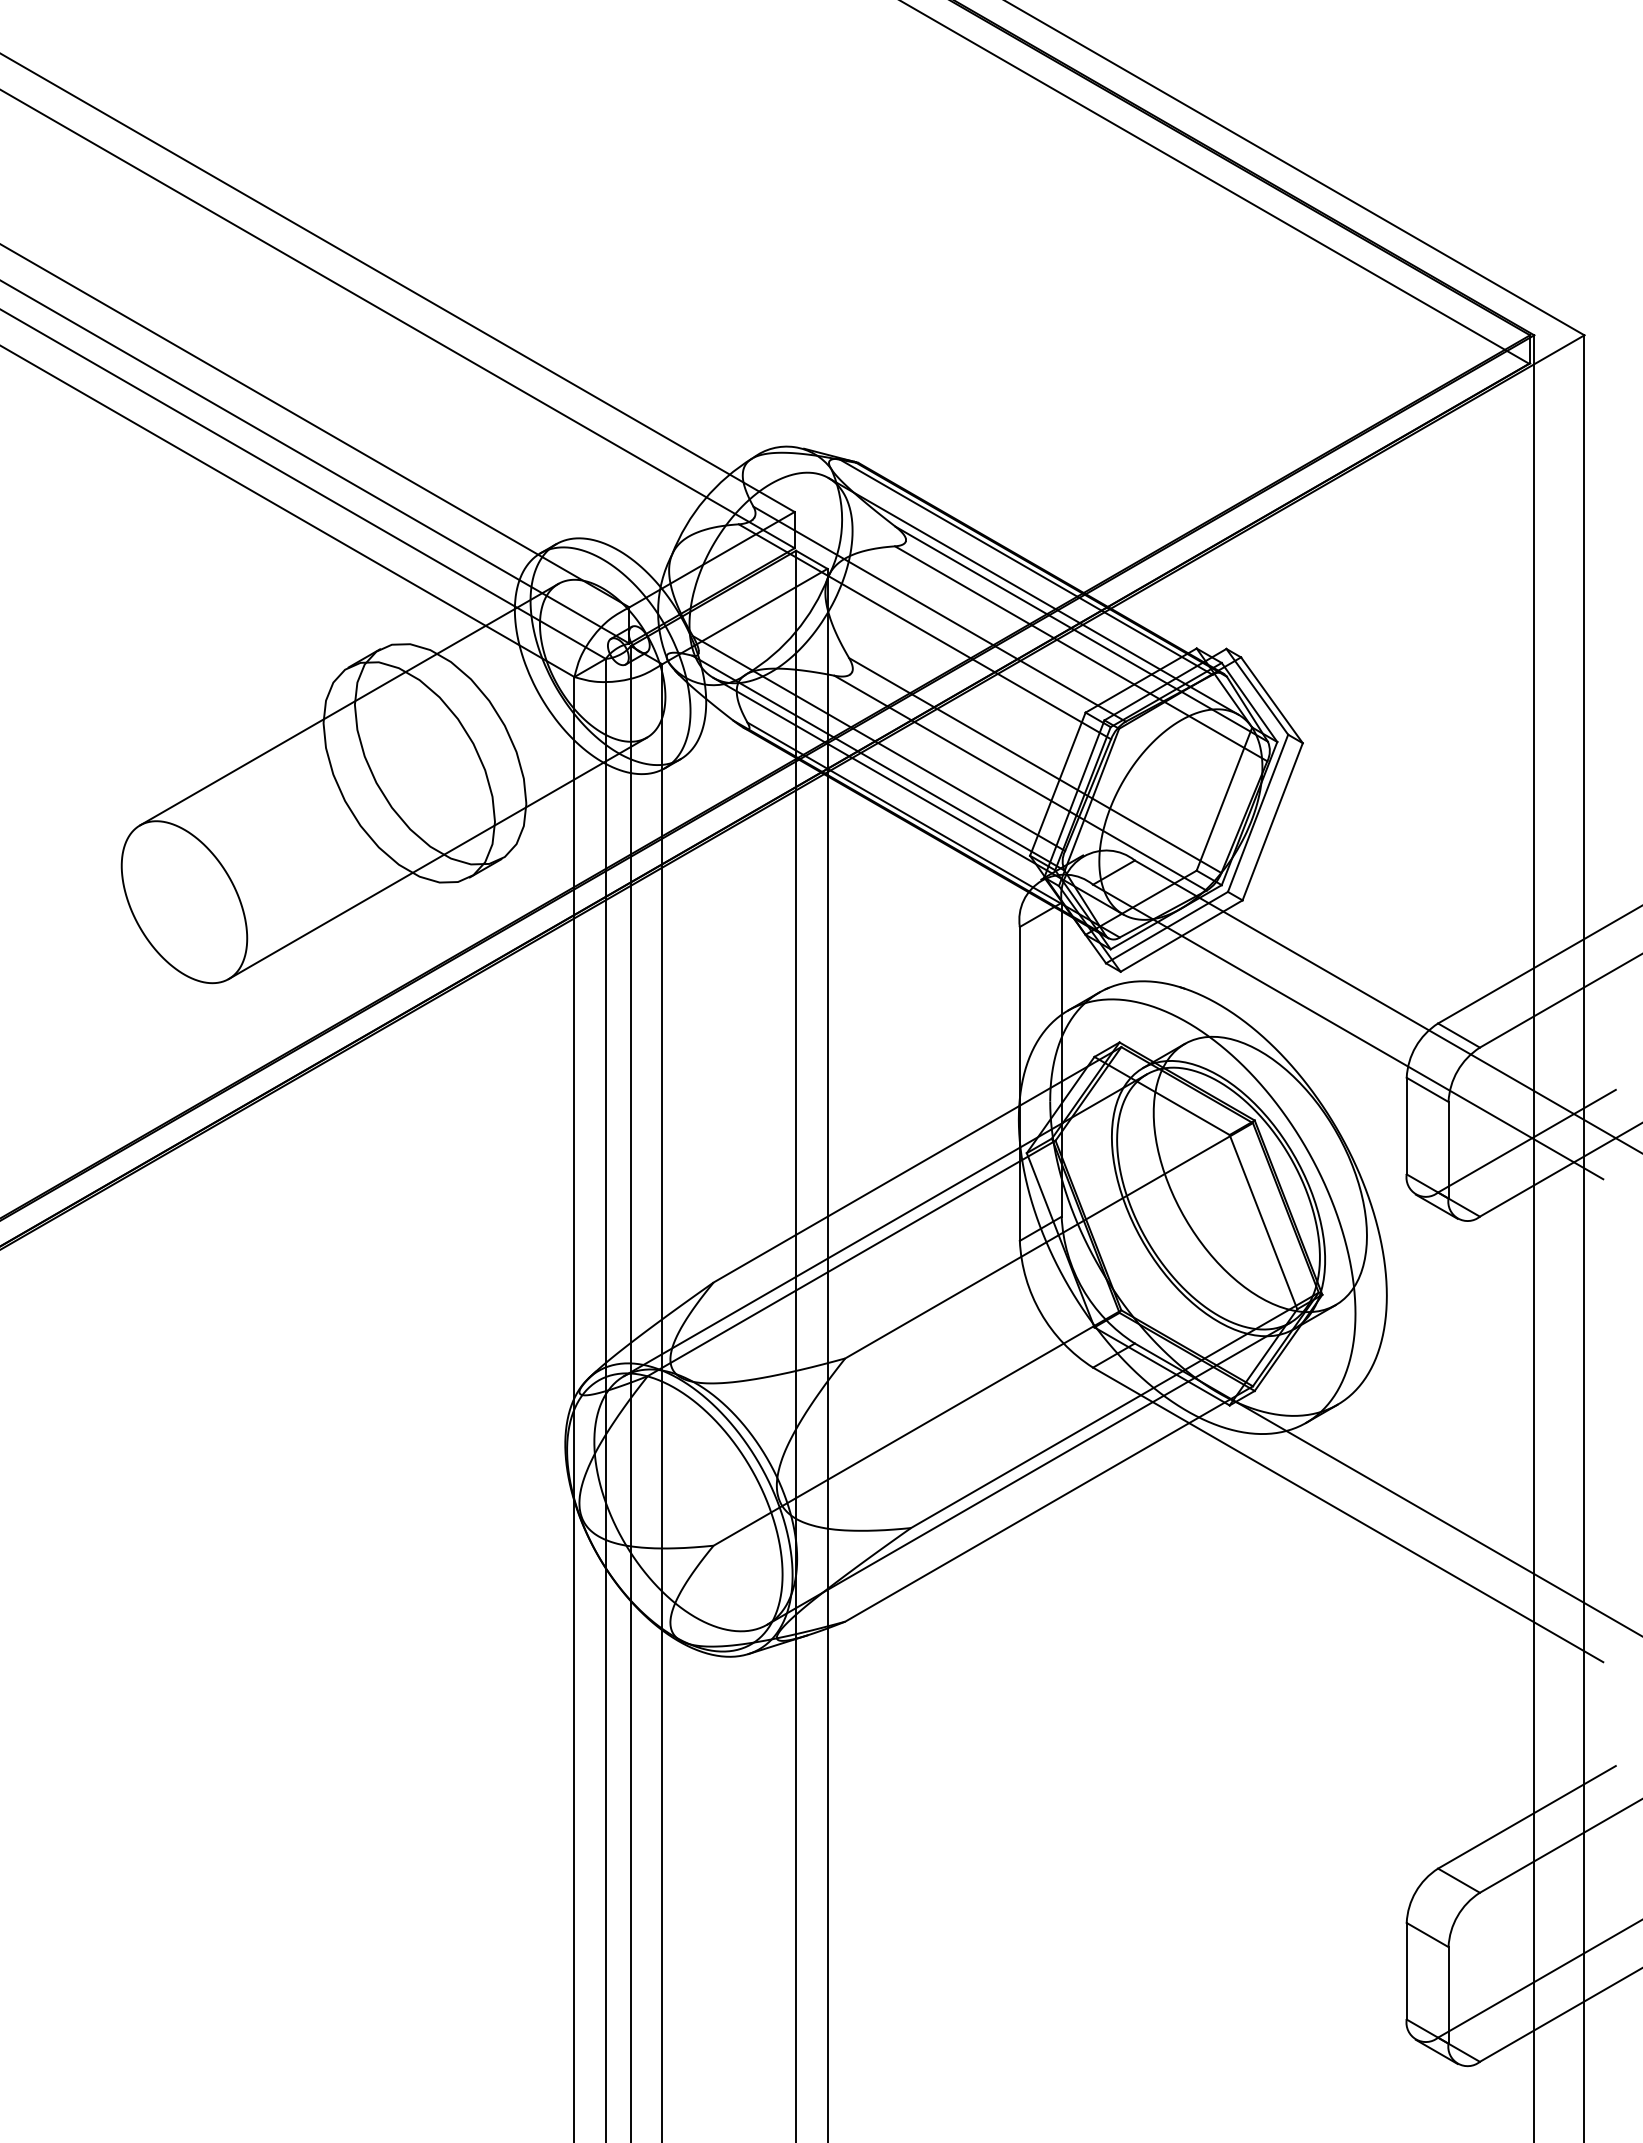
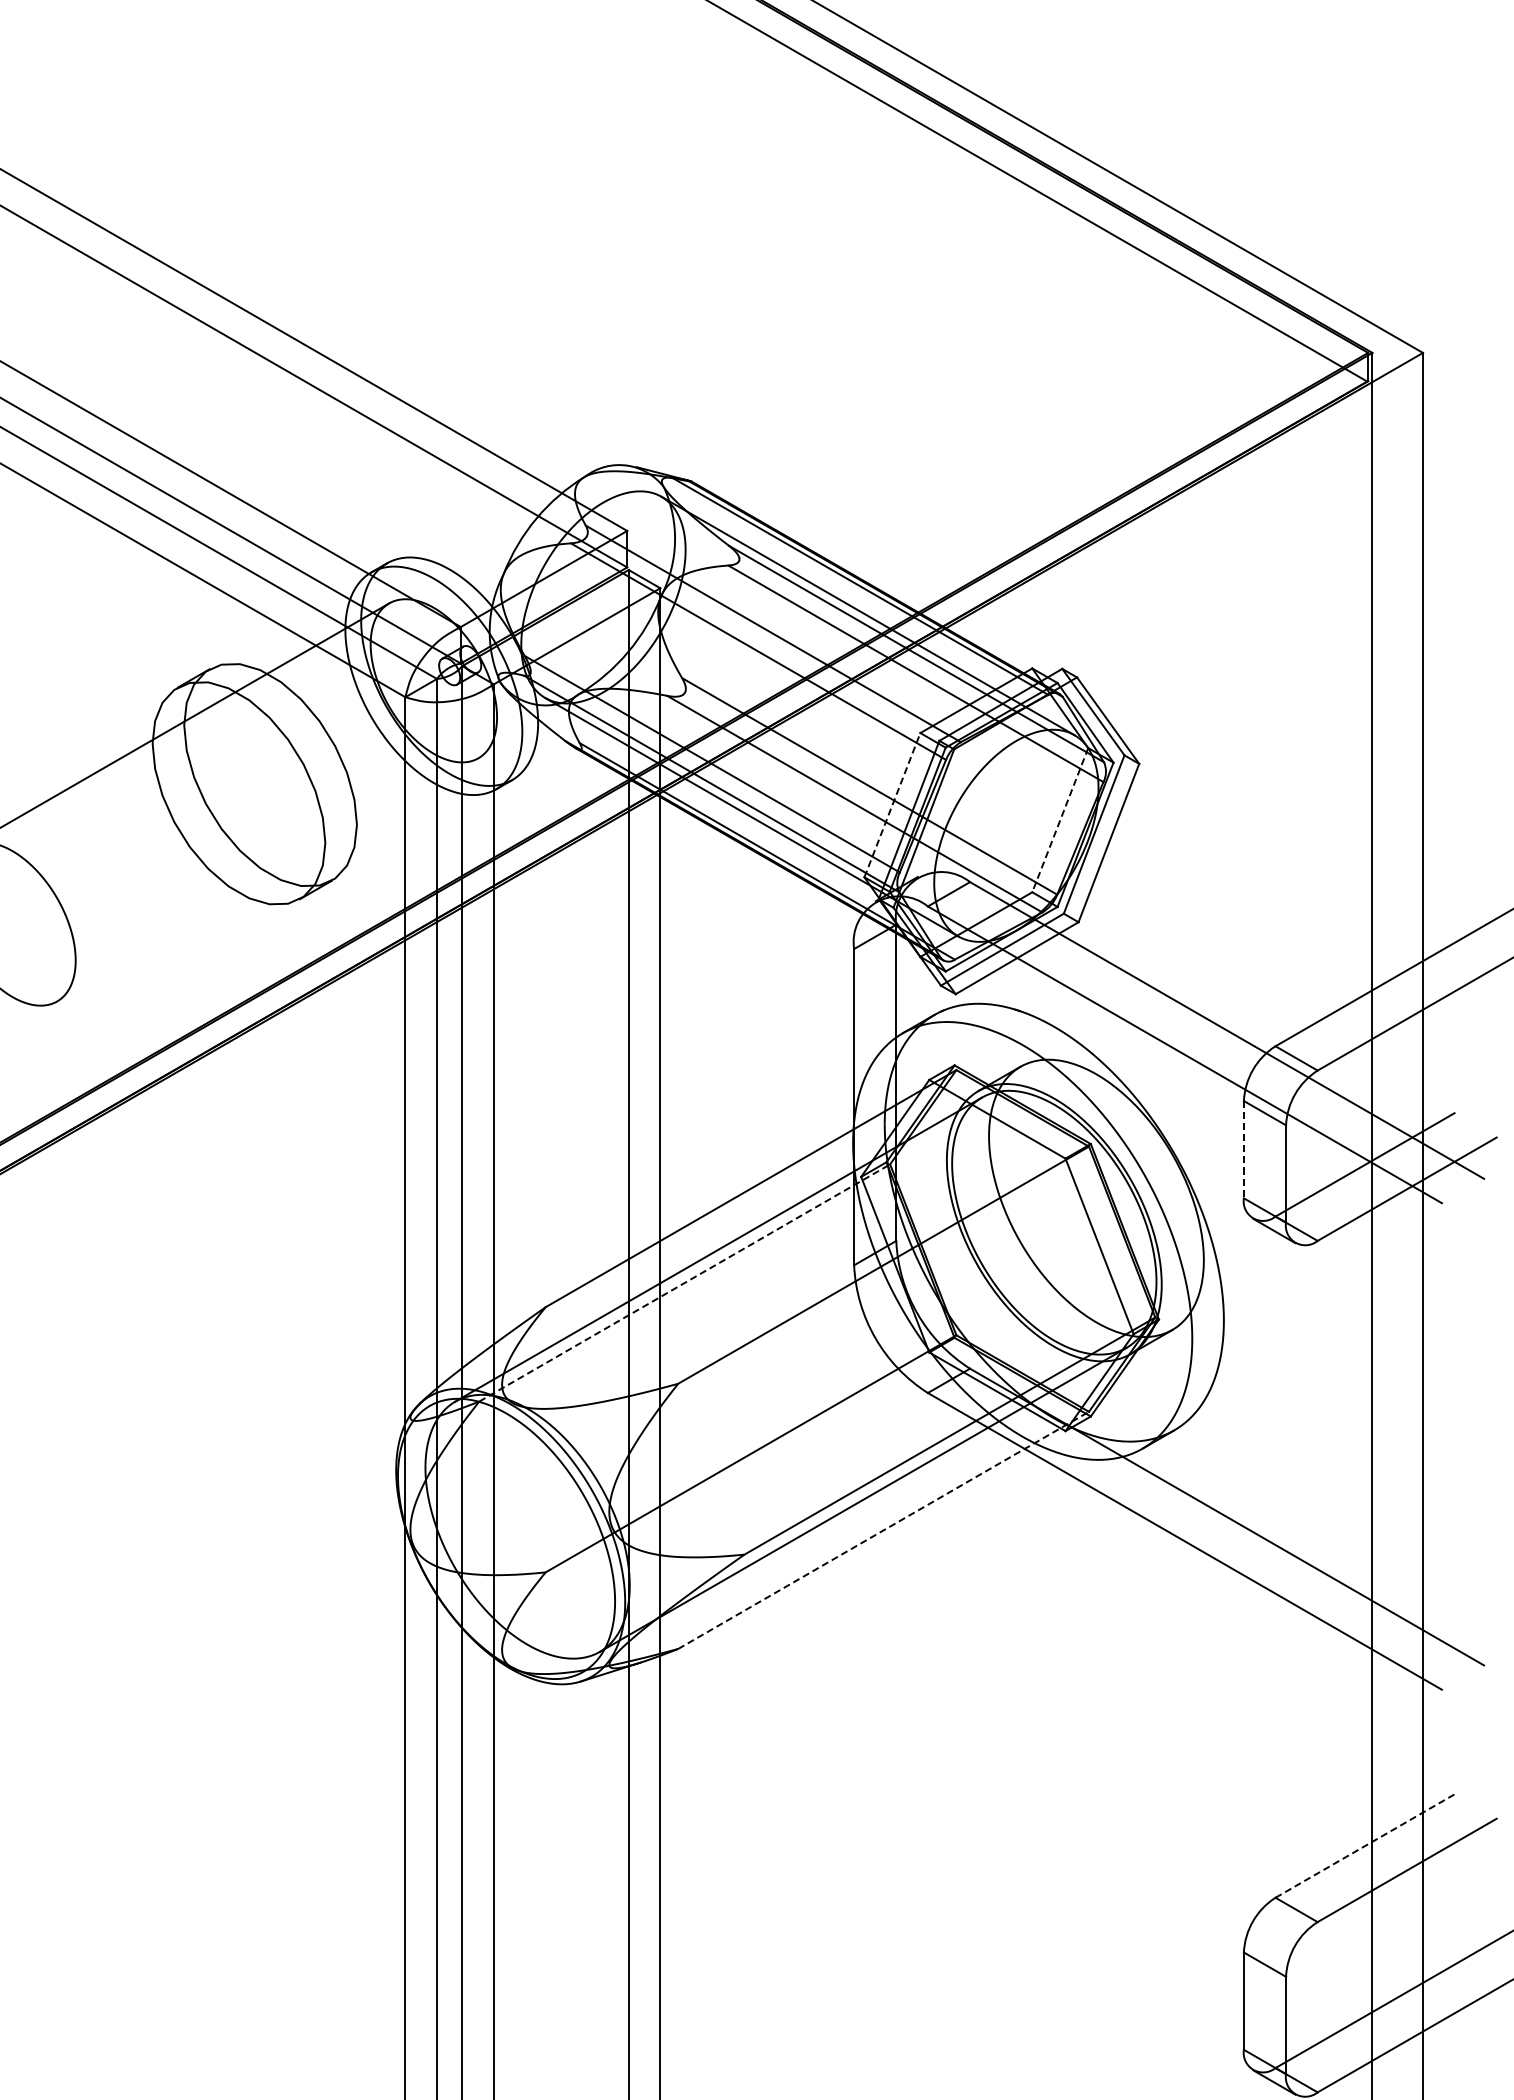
line: (1057, 784) -> (892, 805), solid -> dashed
line: (1224, 799) -> (1060, 820), solid -> dashed
line: (437, 858) -> (267, 880), removed
line: (1406, 1126) -> (1243, 1150), solid -> dashed
line: (852, 1258) -> (685, 1283), solid -> dashed
line: (1049, 1503) -> (884, 1529), solid -> dashed
line: (1526, 1817) -> (1364, 1846), solid -> dashed

